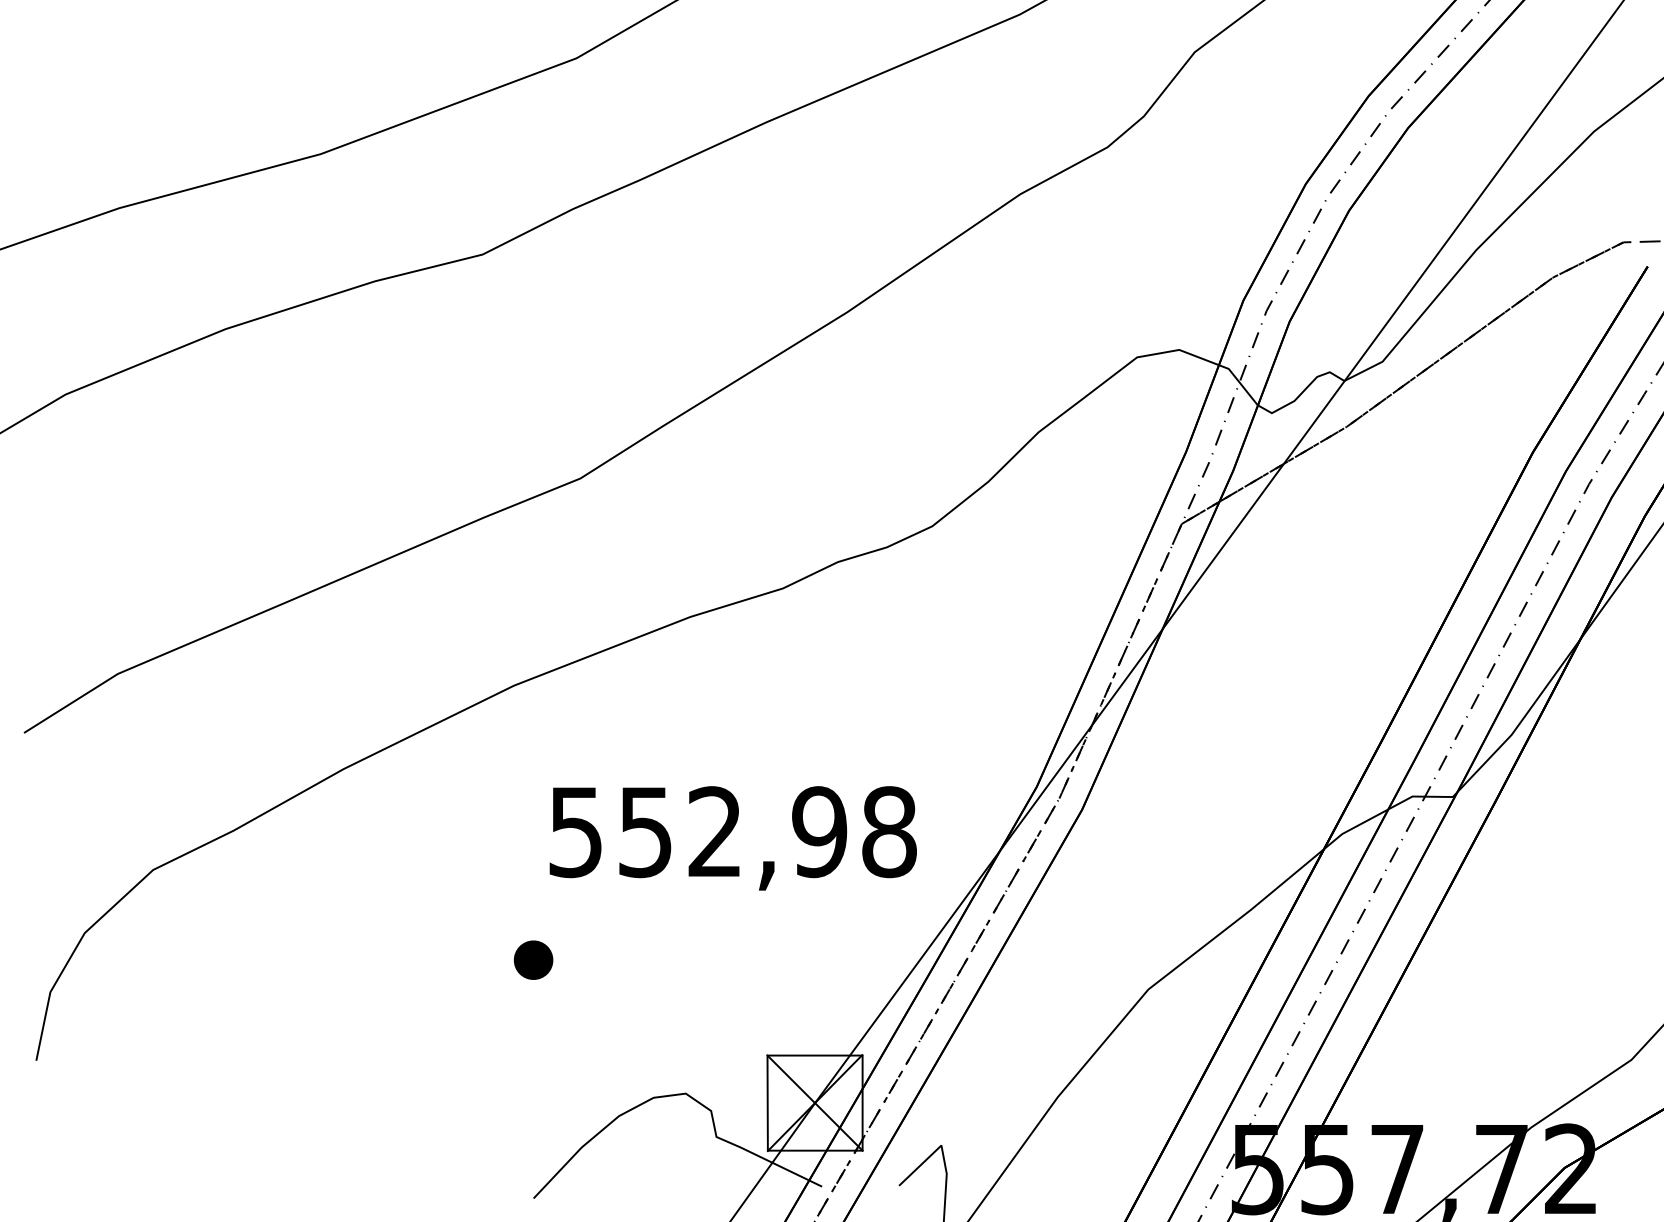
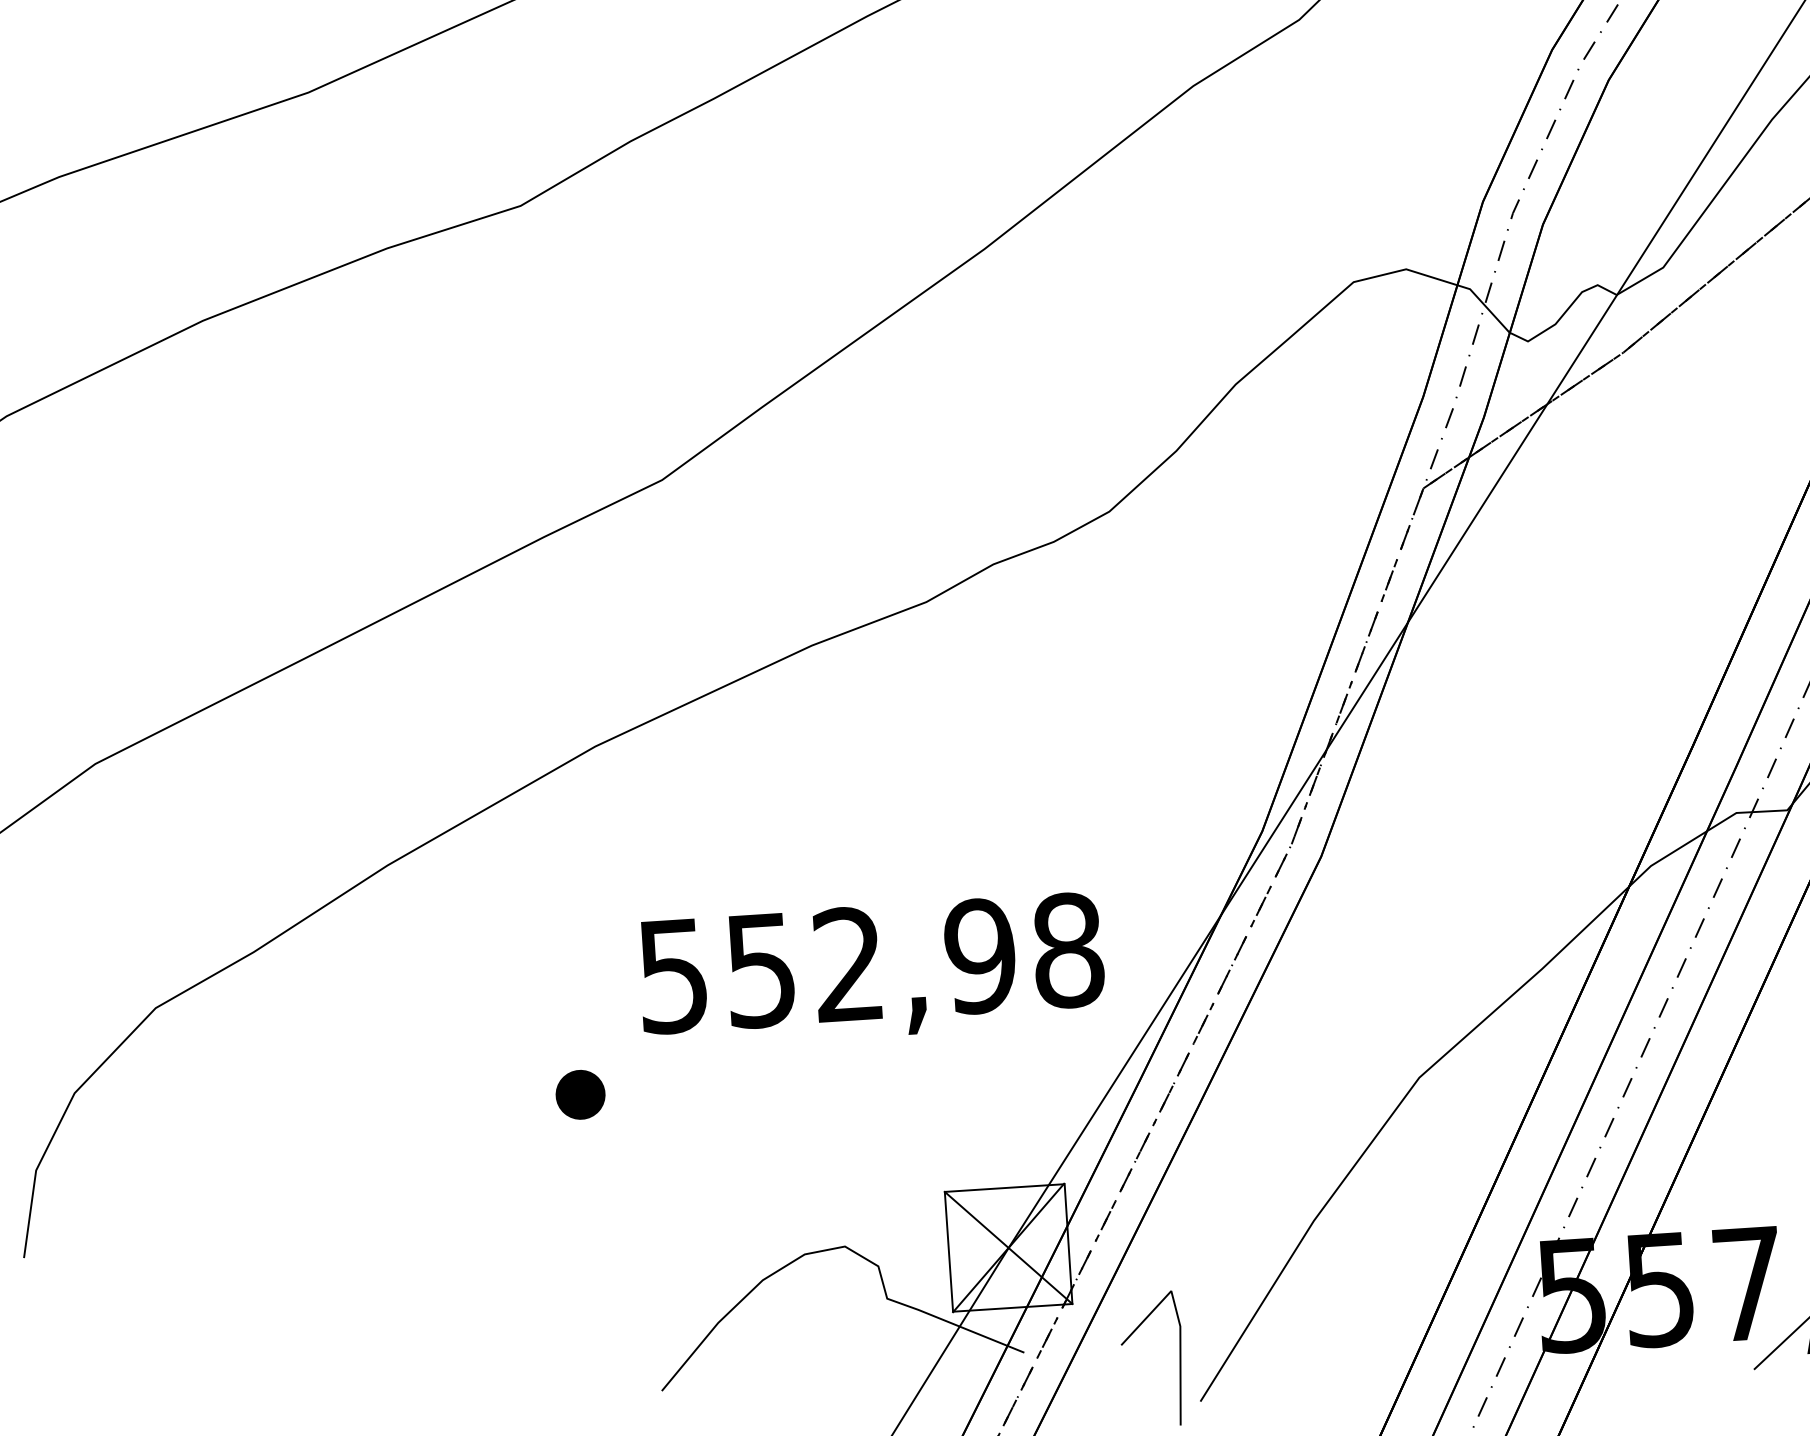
text: (732, 838) -> (871, 971), moved
part: (533, 959) -> (580, 1093), moved

